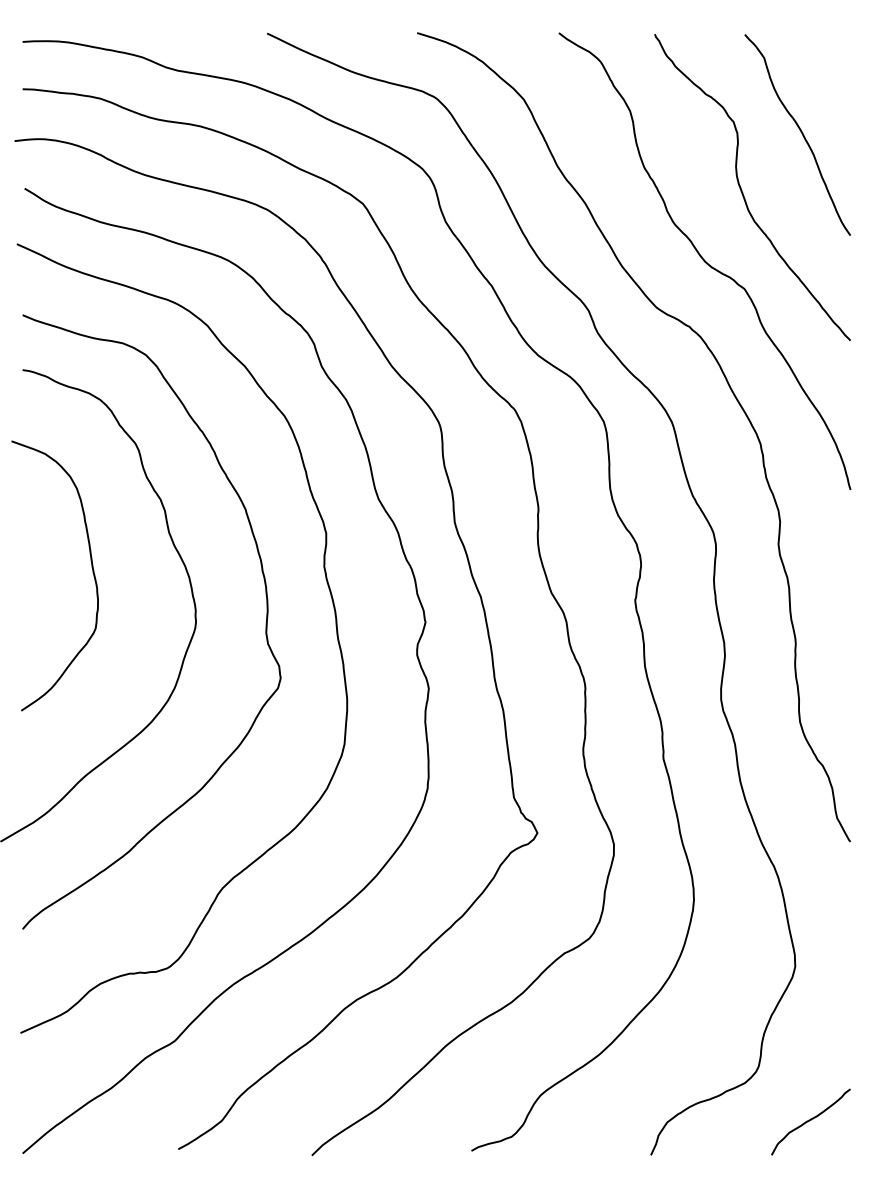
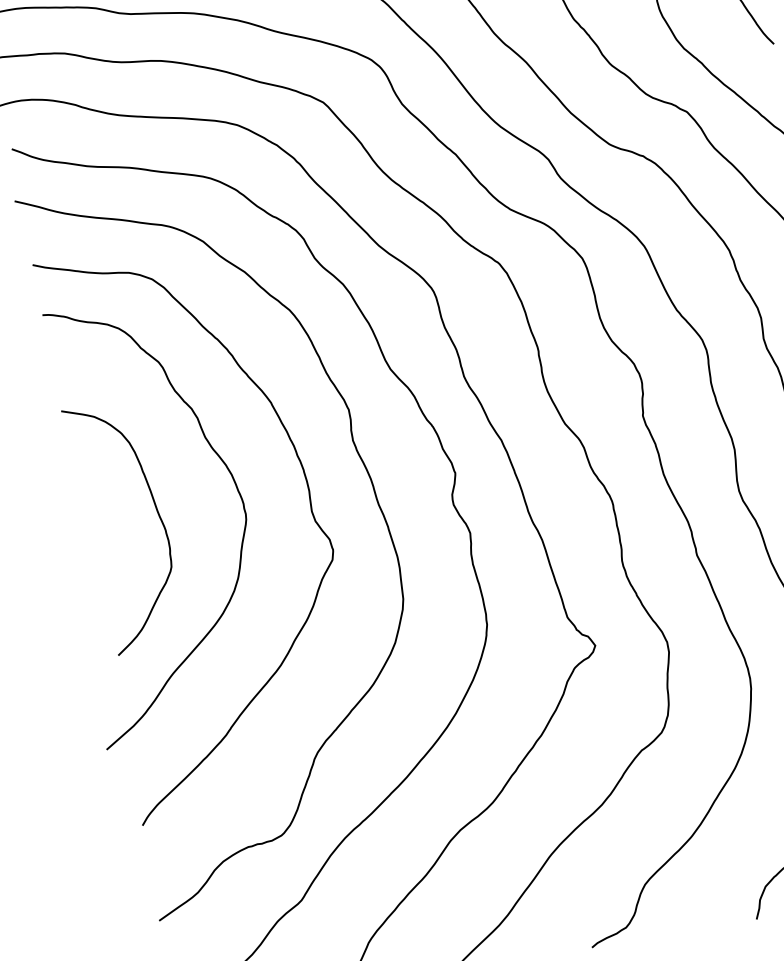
curve: (91, 567) -> (156, 512), moved

